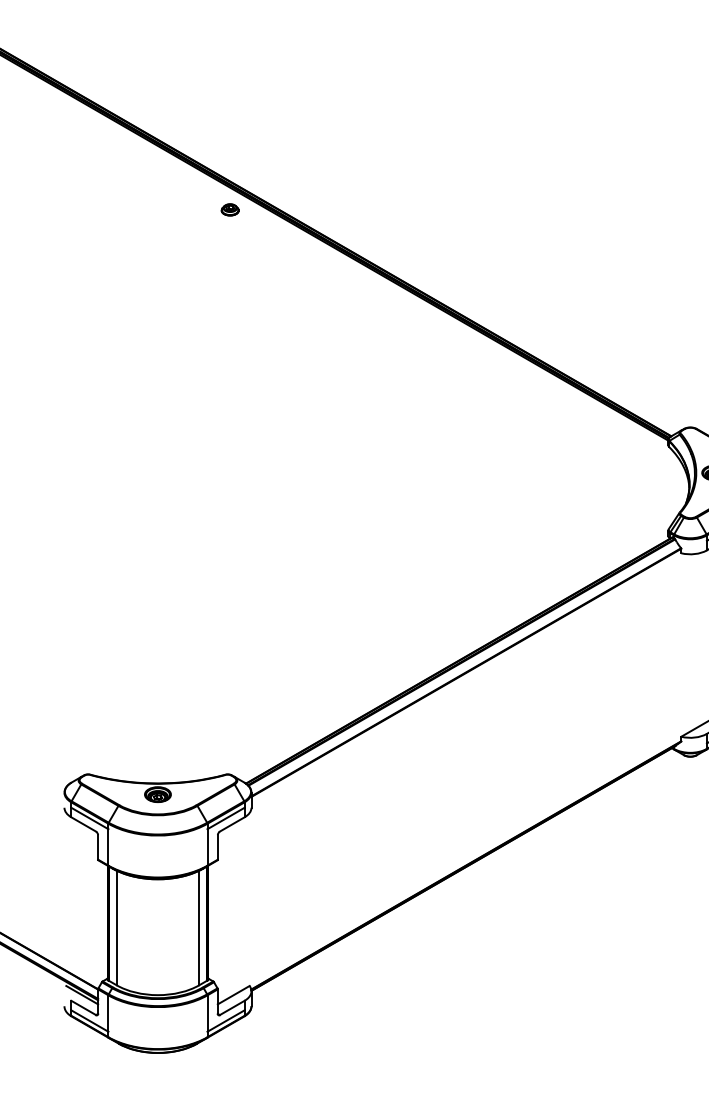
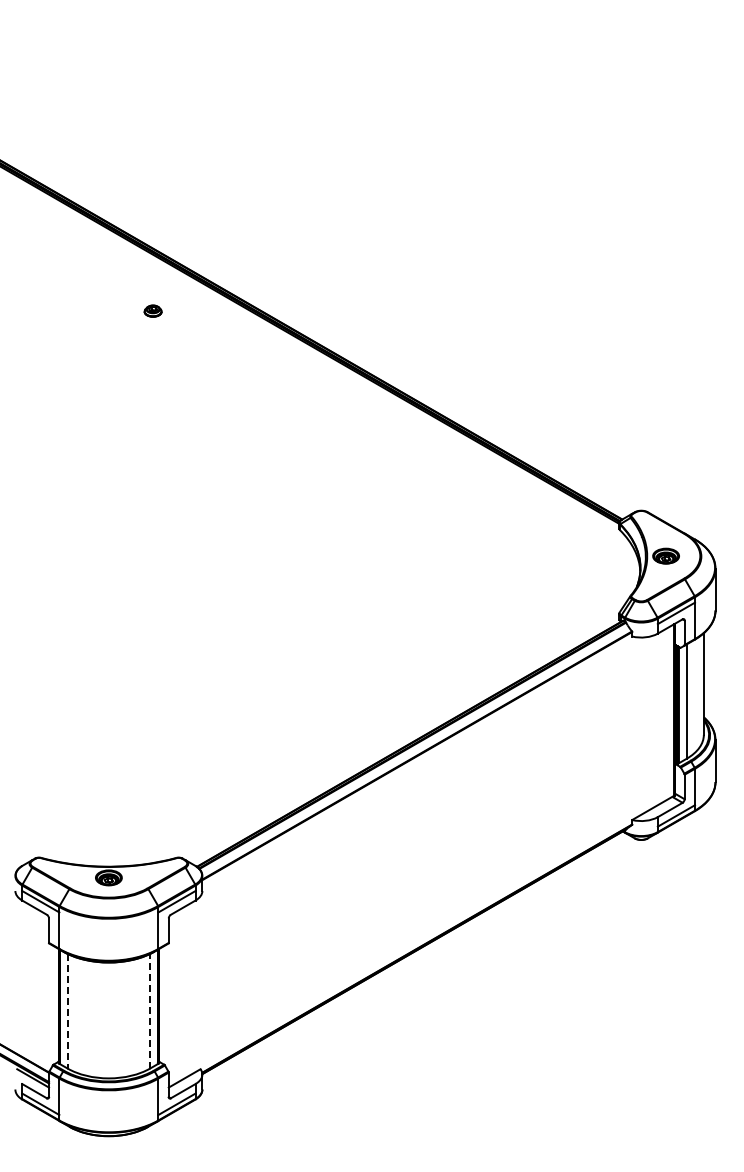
part: (229, 209) -> (152, 310), moved
line: (199, 927) -> (150, 1010), solid -> dashed
line: (116, 928) -> (67, 1011), solid -> dashed

